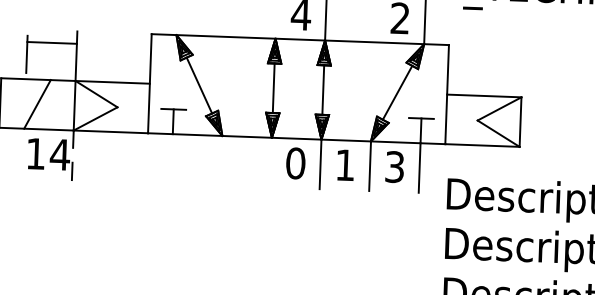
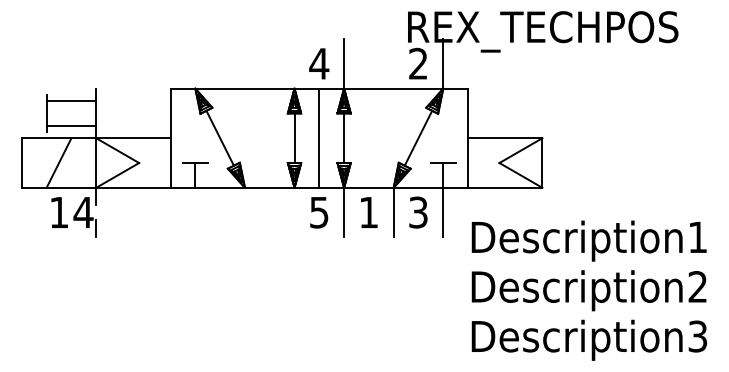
line: (51, 67) -> (71, 125), added
line: (298, 88) -> (319, 137), added
text: (294, 163) -> (318, 212), 0 -> 5

